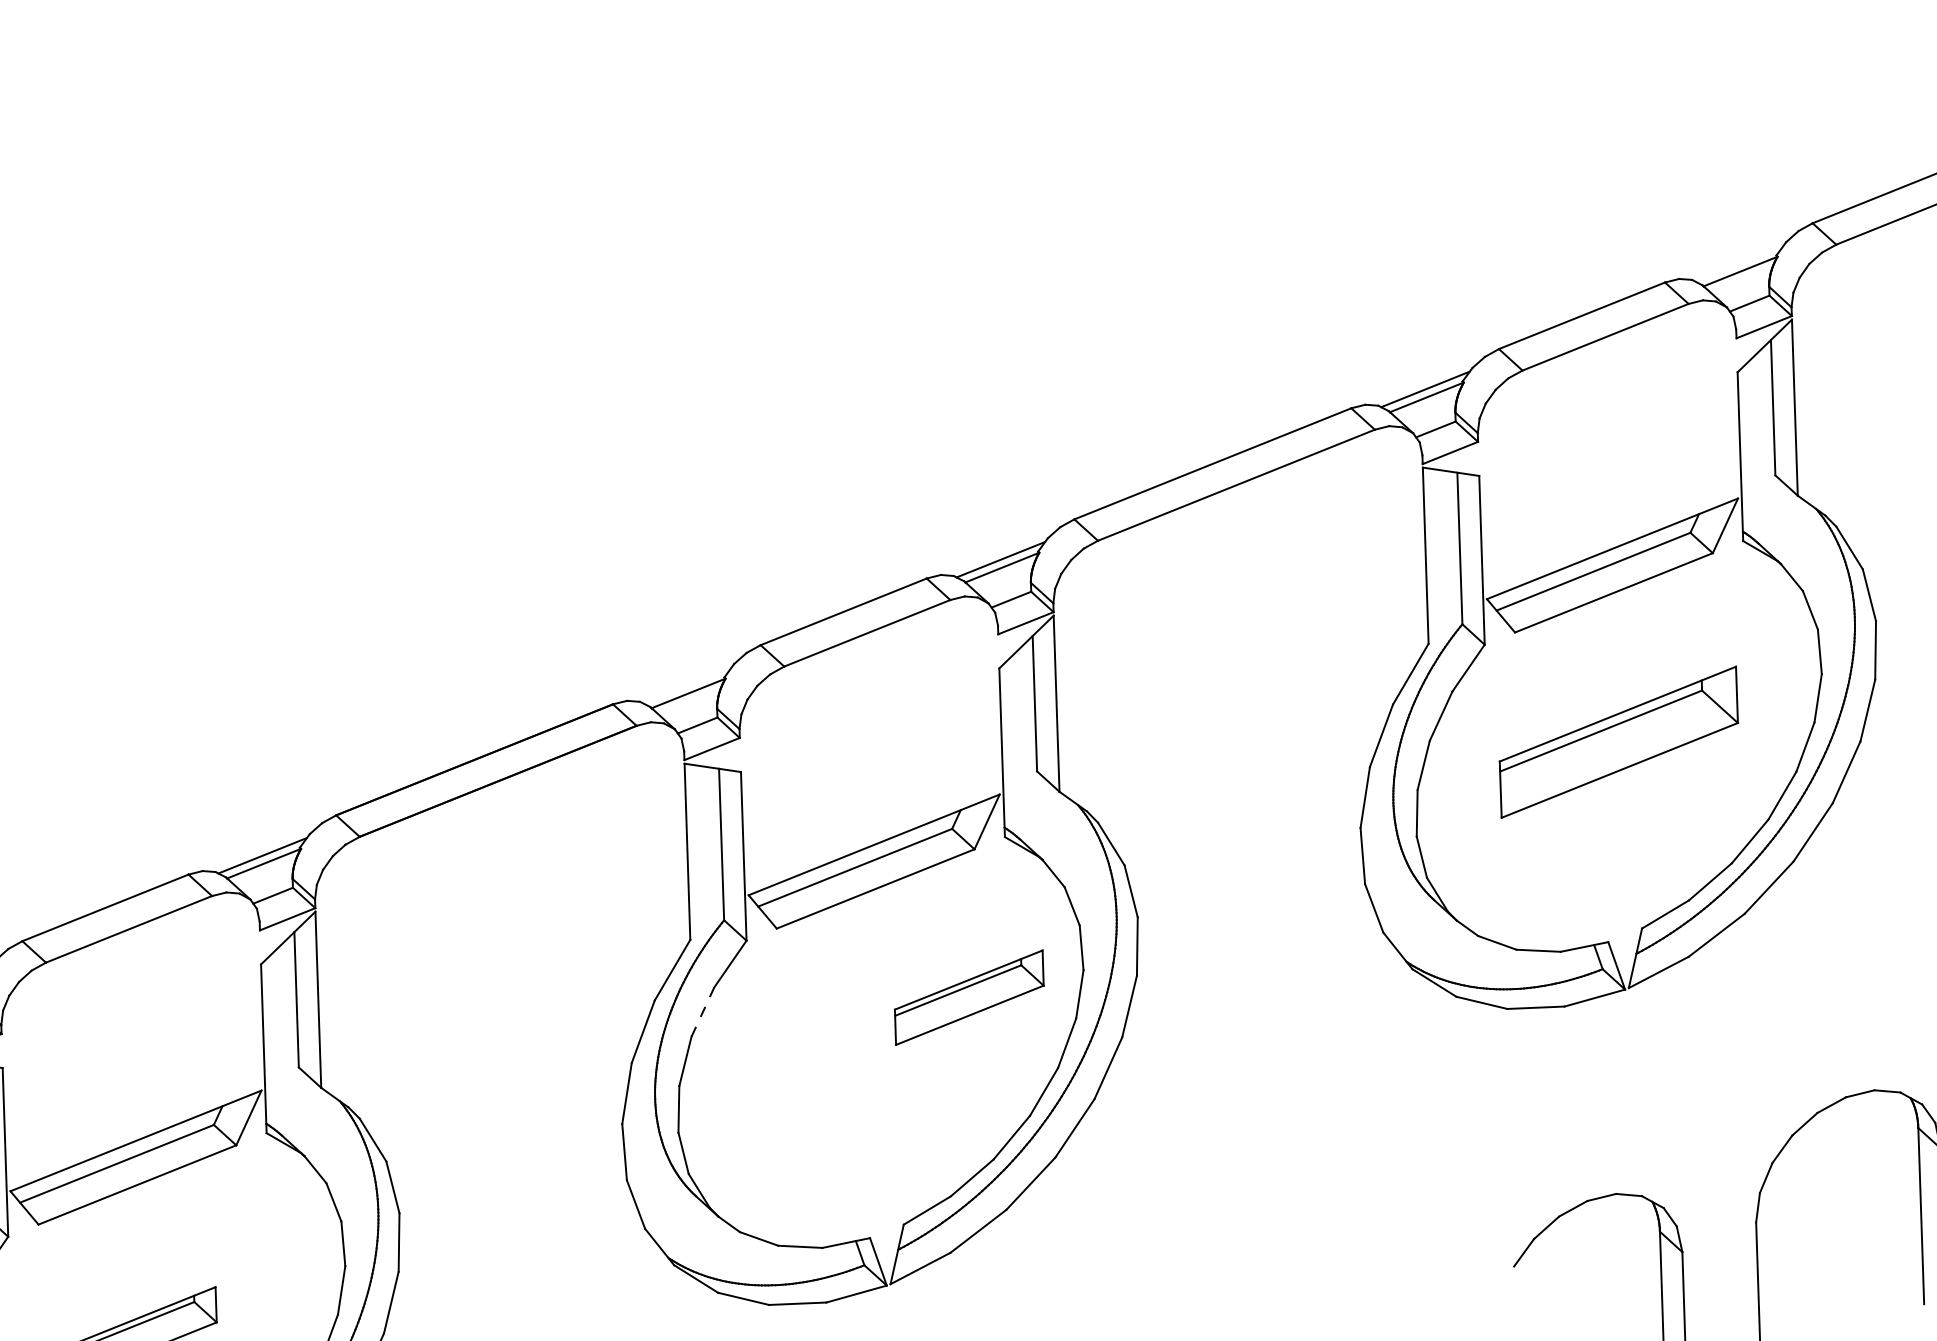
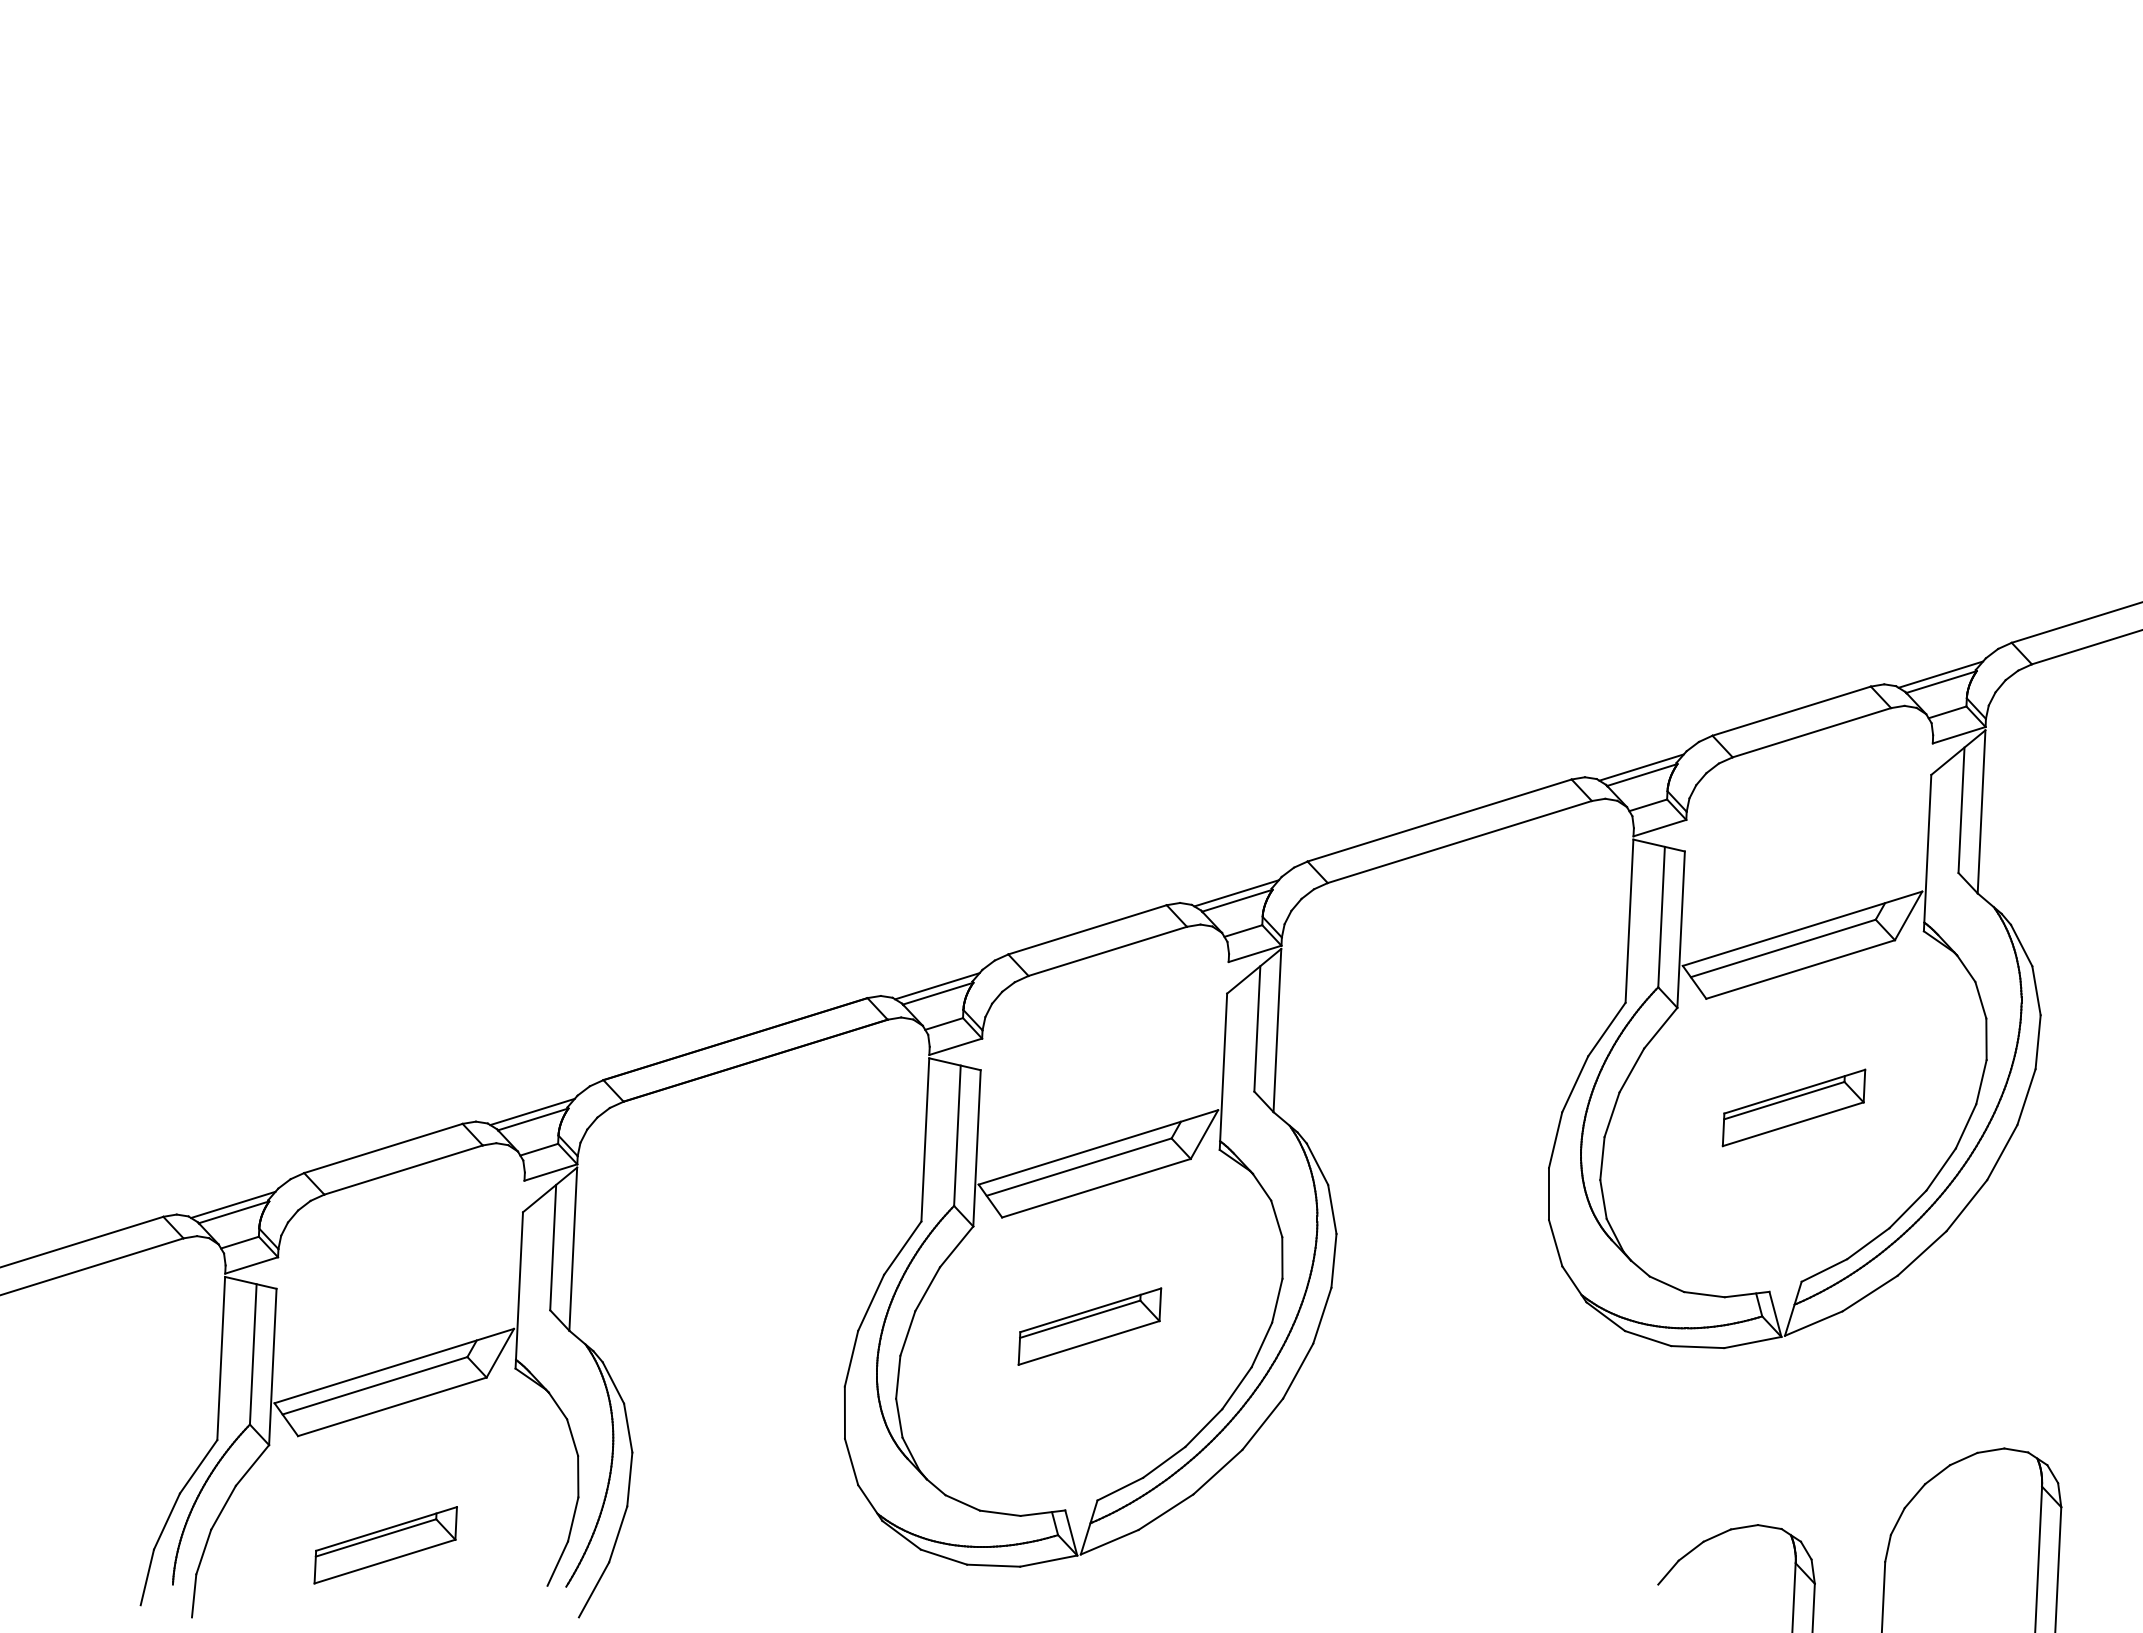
line: (1738, 263) -> (1940, 674), added
line: (687, 685) -> (937, 986), added
part: (1618, 741) -> (1793, 1107), size x0.62
part: (968, 997) -> (1089, 1326), moved
line: (702, 1011) -> (927, 1288), dashed -> solid

